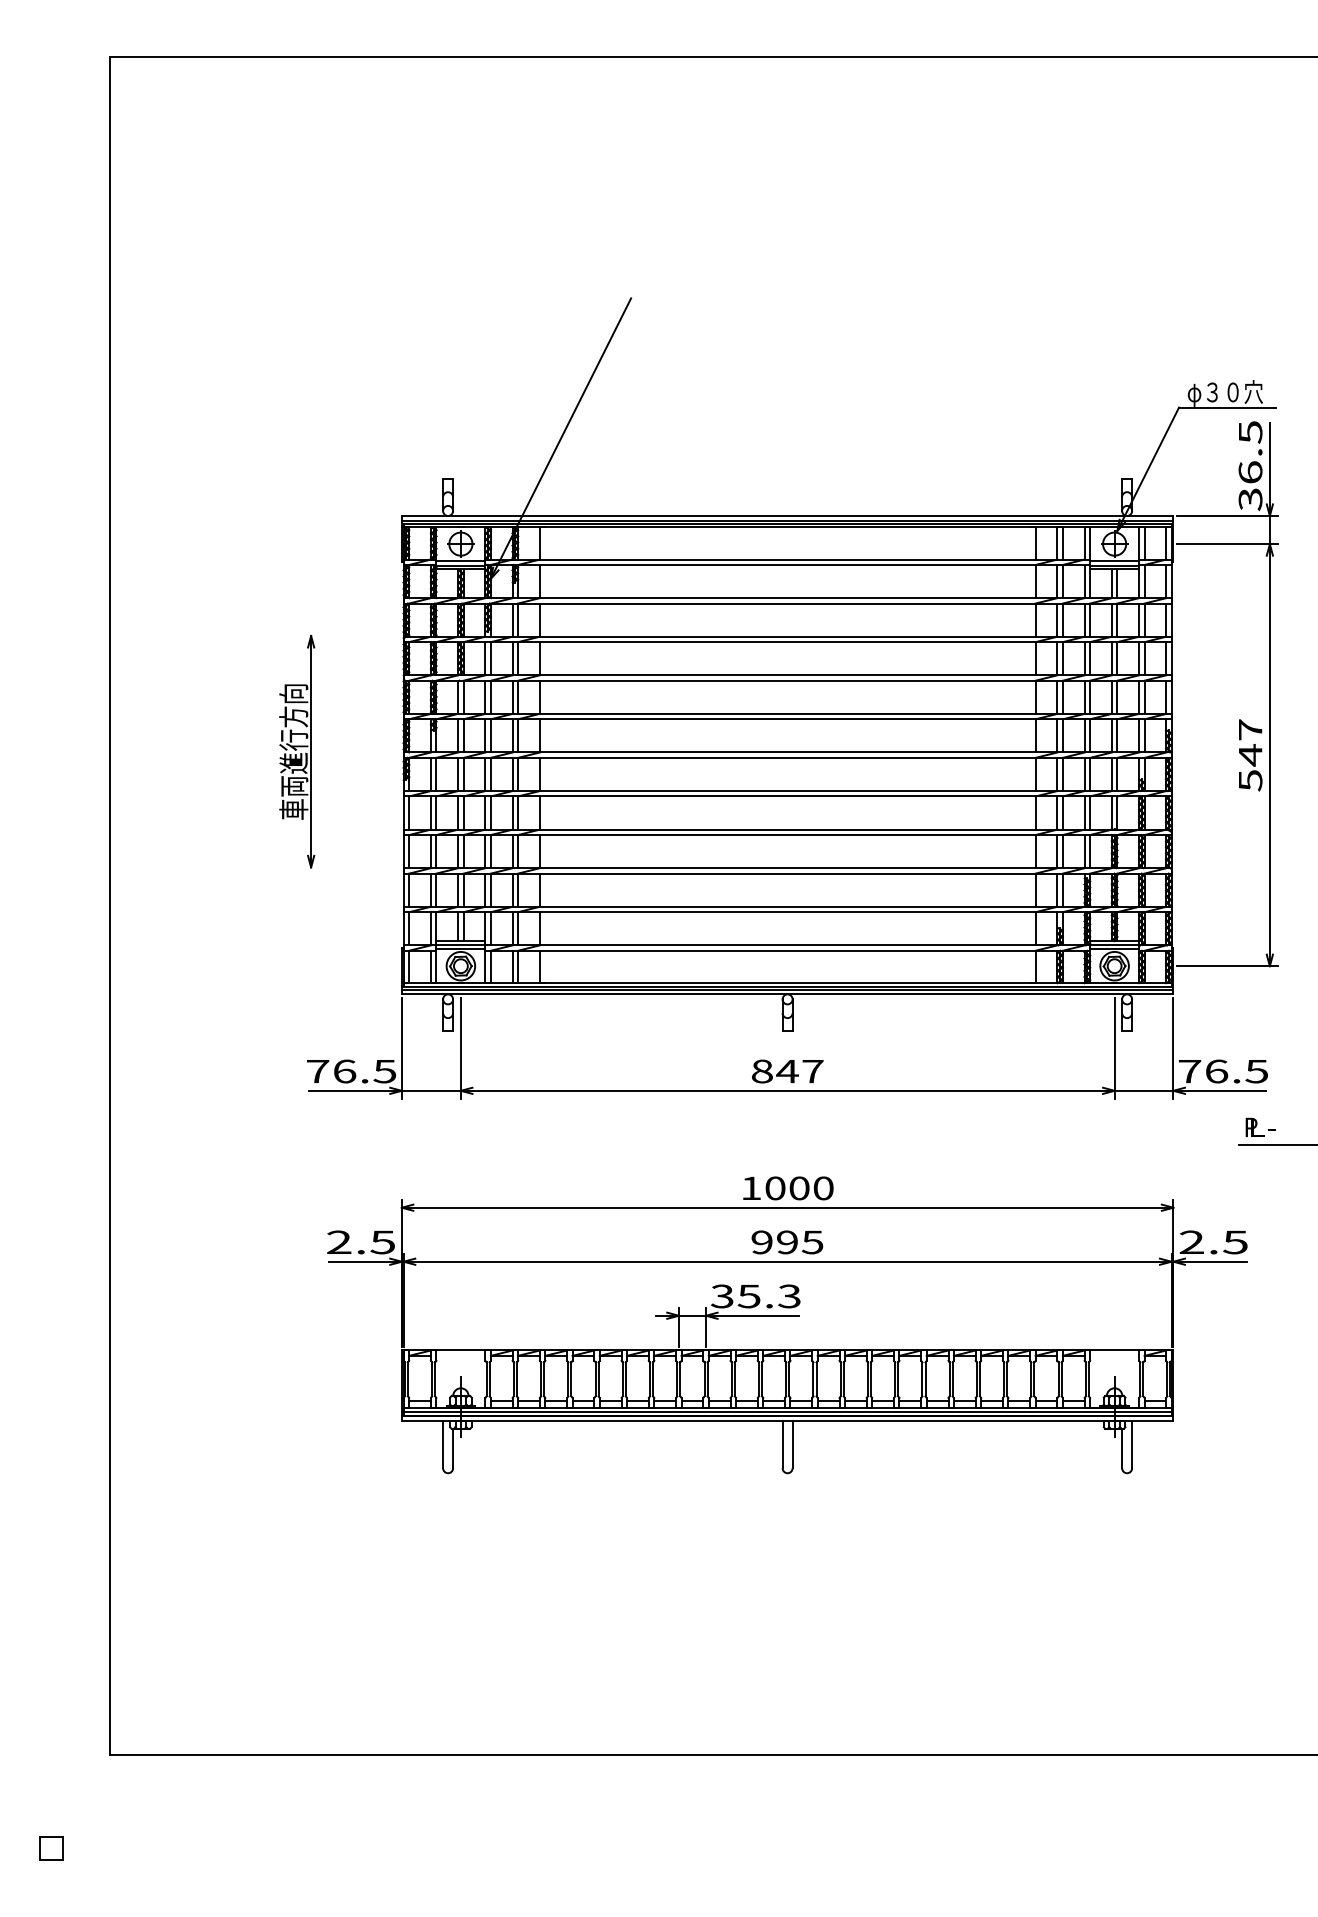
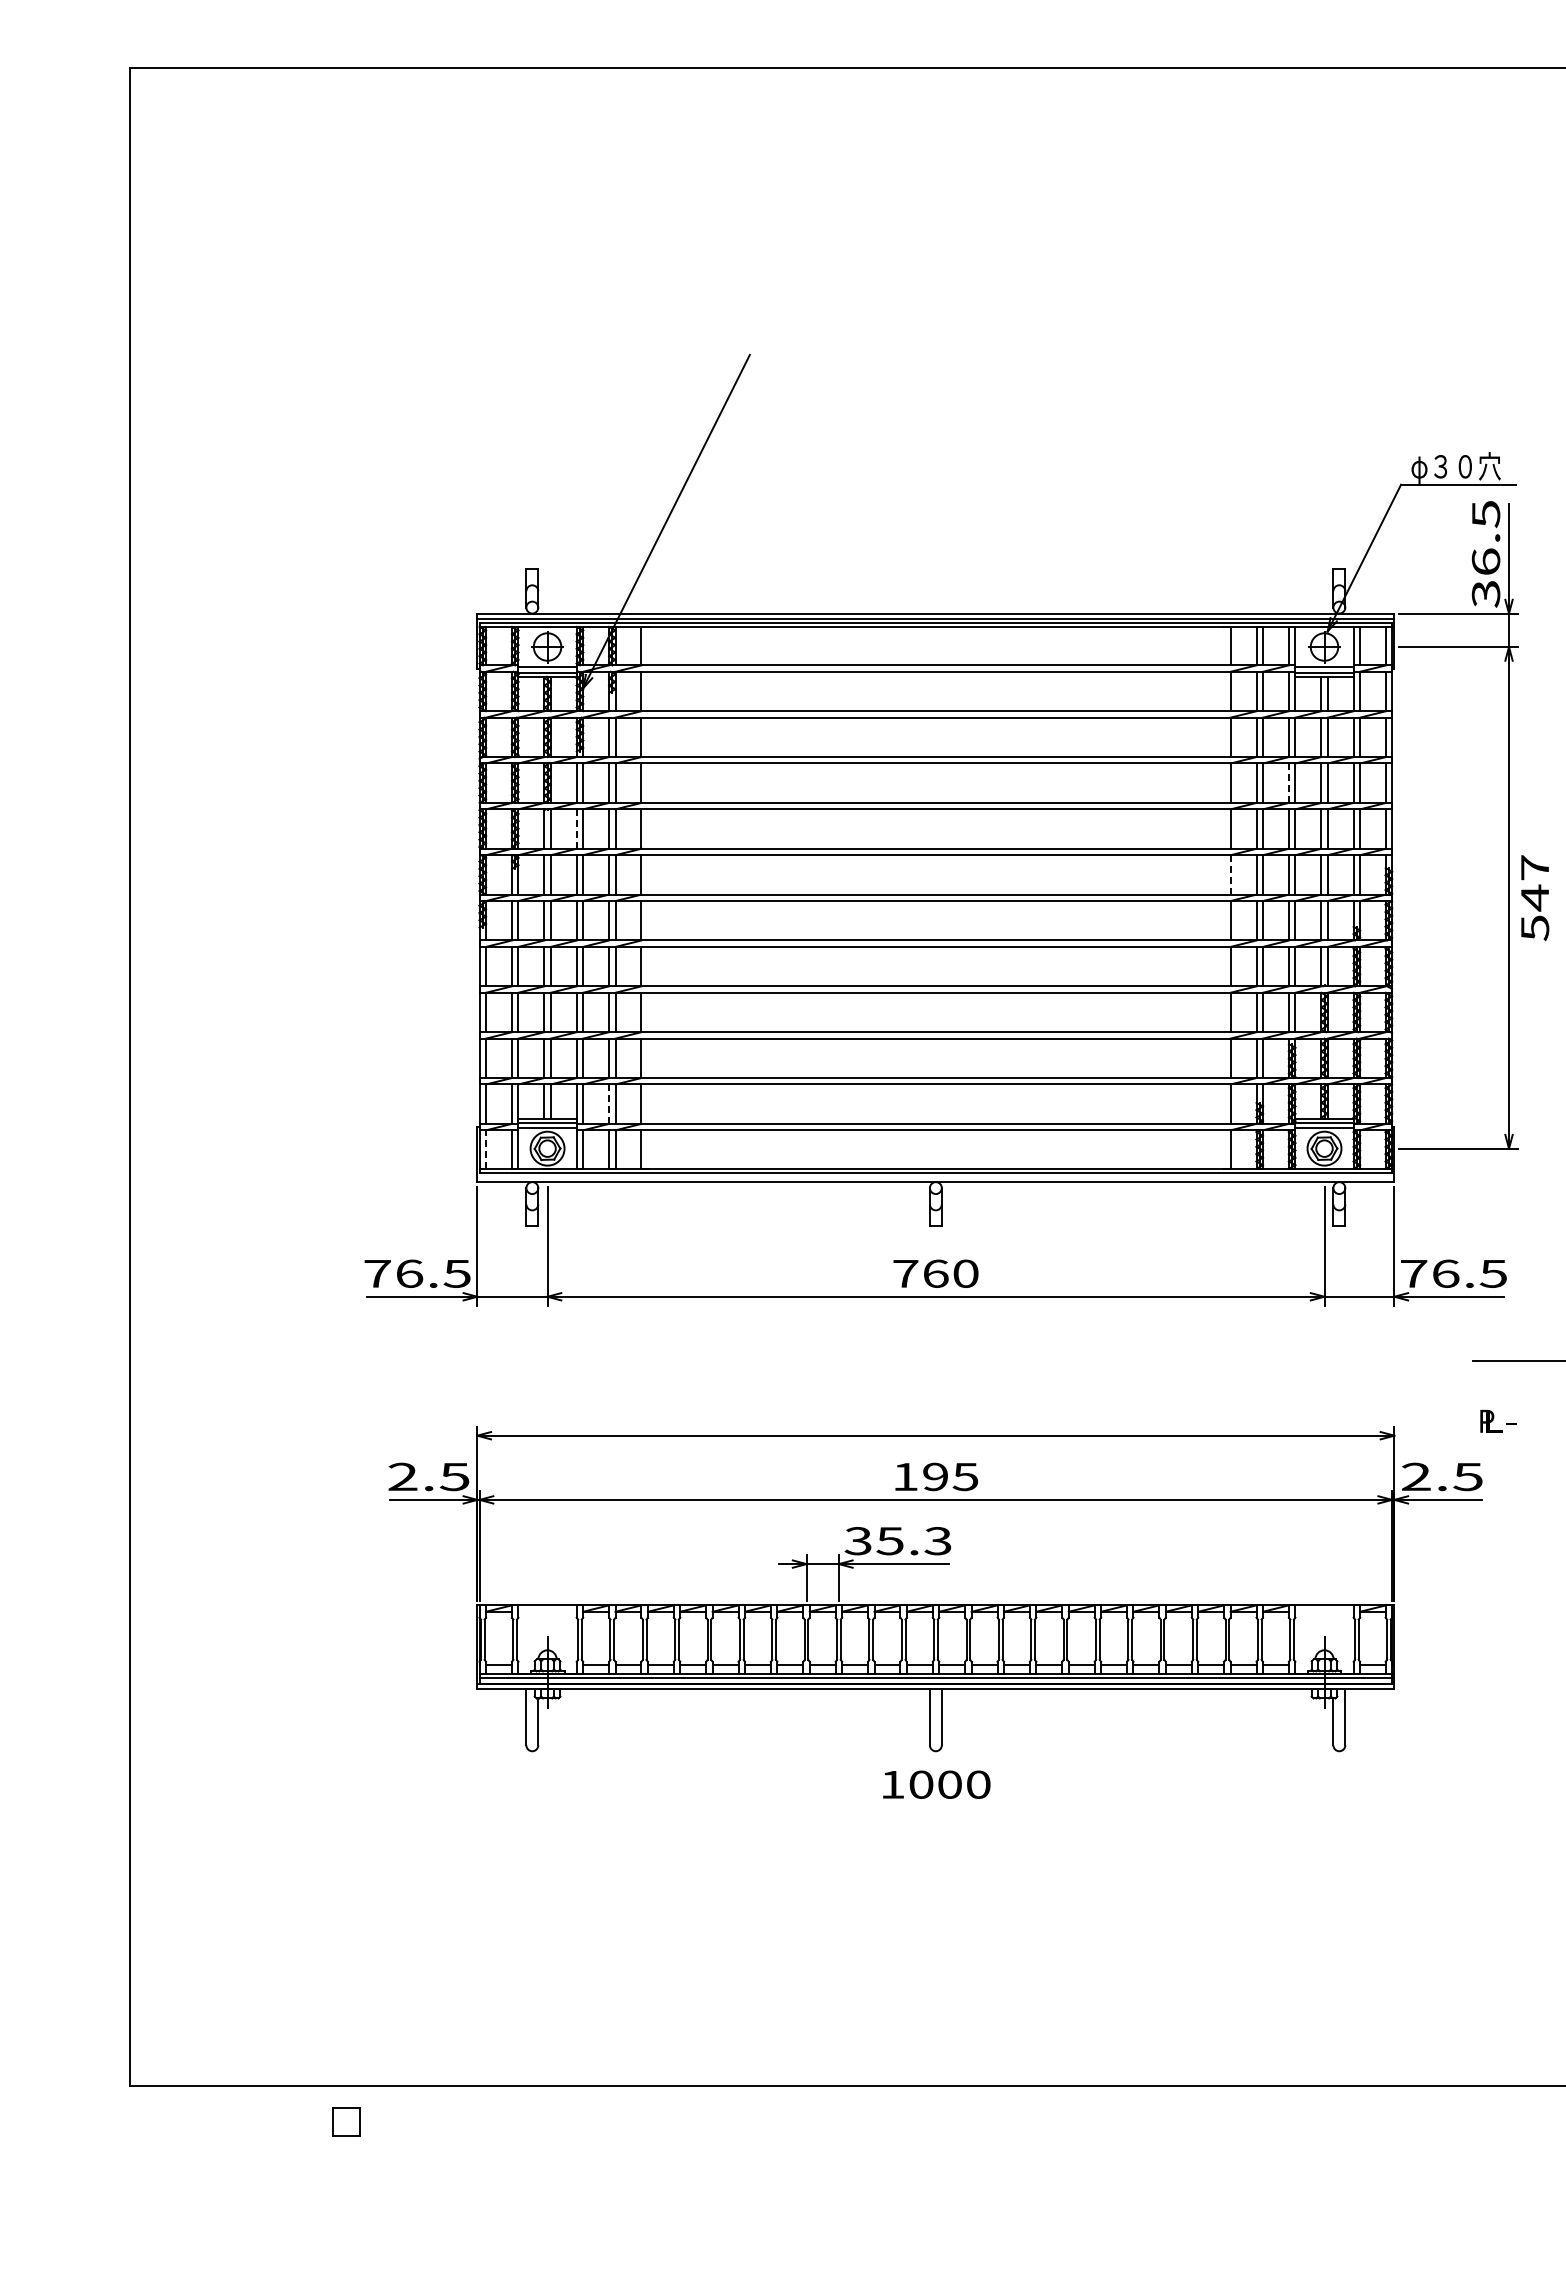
line: (1084, 658) -> (1288, 783), solid -> dashed
line: (485, 697) -> (576, 829), solid -> dashed
line: (1035, 735) -> (1230, 874), solid -> dashed
part: (296, 751) -> (352, 893), removed
text: (1250, 755) -> (1535, 898), moved
line: (513, 929) -> (609, 1104), solid -> dashed
line: (409, 966) -> (486, 1149), solid -> dashed
line: (787, 989) -> (935, 1176), removed
text: (787, 1071) -> (935, 1273), 847 -> 760
text: (1261, 1126) -> (1498, 1420), moved
text: (788, 1188) -> (936, 1784), moved
text: (762, 1242) -> (905, 1476), 995 -> 195
part: (51, 1847) -> (346, 2121), moved

